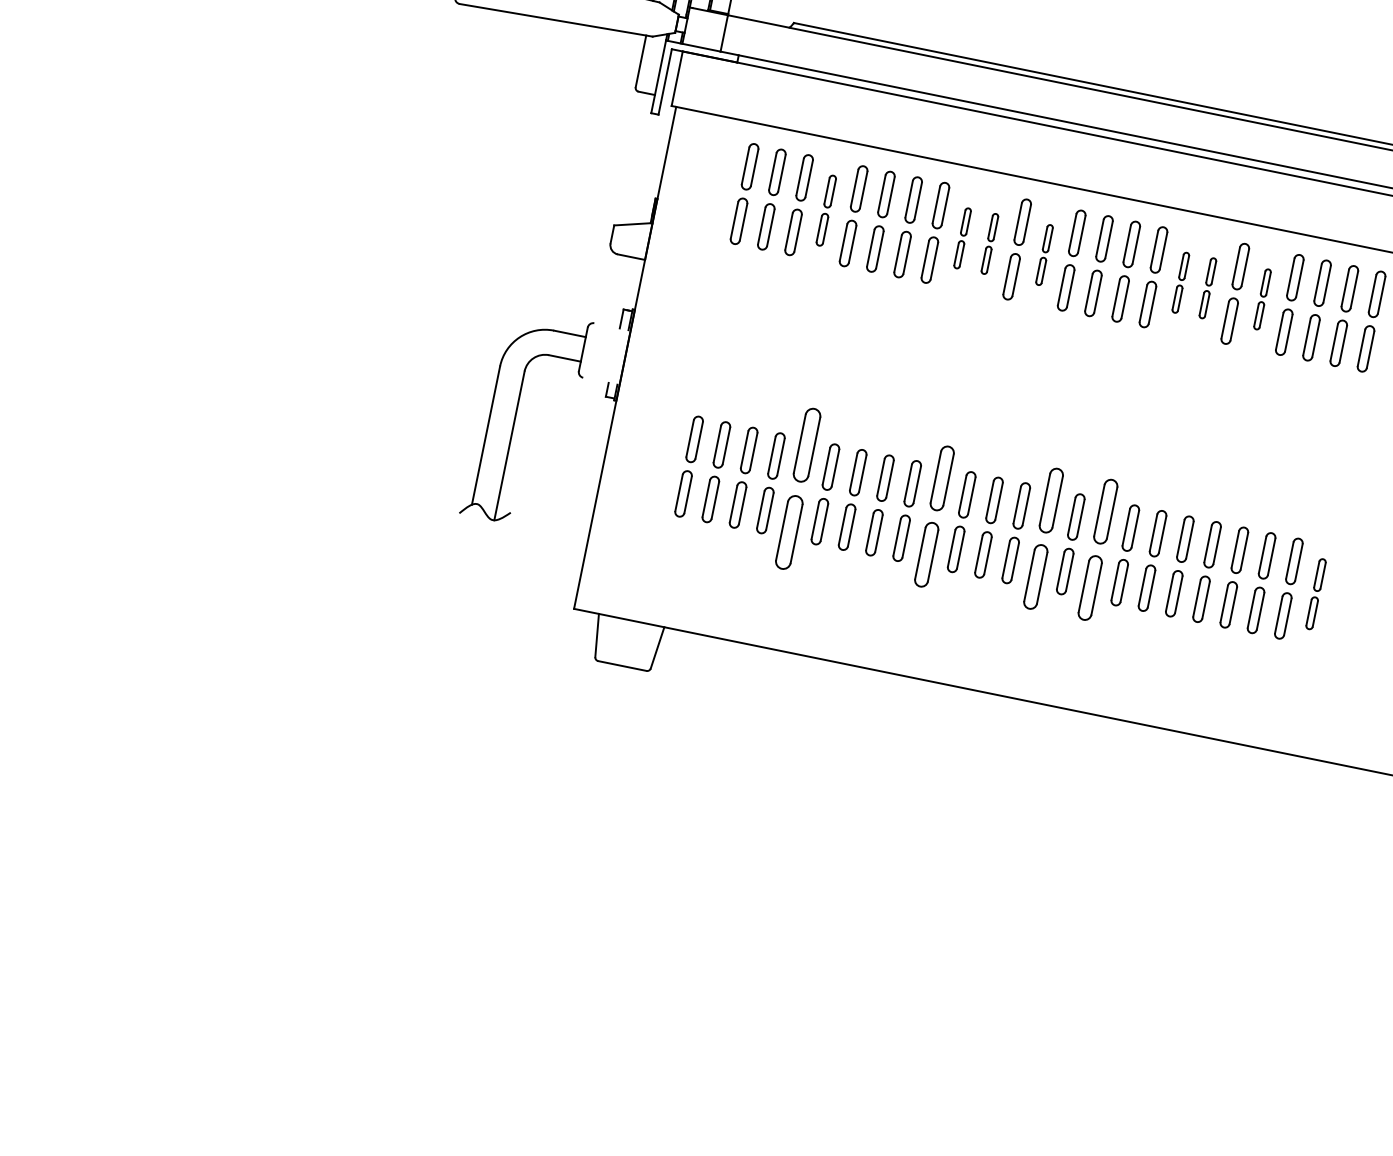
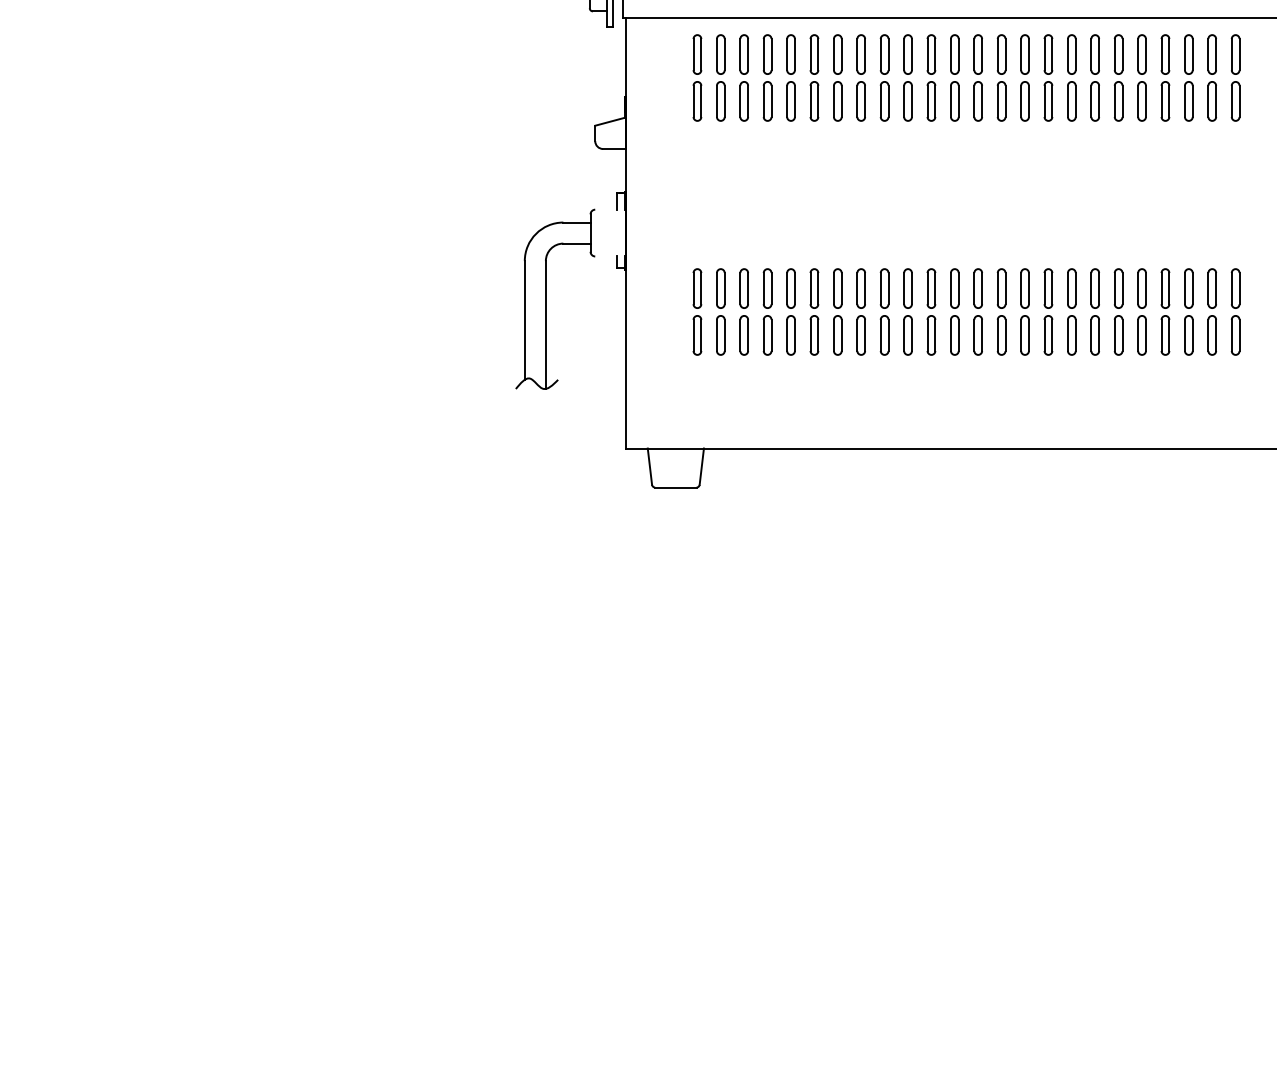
part: (826, 210) -> (767, 77), size x1.43
part: (962, 237) -> (884, 77), size x1.67
part: (989, 243) -> (907, 77), size x1.67
part: (1044, 254) -> (954, 77), size x1.67
part: (1180, 282) -> (1071, 77), size x1.67
part: (1207, 287) -> (1094, 77), size x1.67
part: (1262, 298) -> (1141, 77), size x1.67
part: (797, 488) -> (790, 311), size x0.62
part: (933, 515) -> (907, 311), size x0.71
part: (1043, 538) -> (1001, 311), size x0.71
part: (1098, 549) -> (1048, 311), size x0.71
part: (1316, 593) -> (1235, 311), size x1.43

